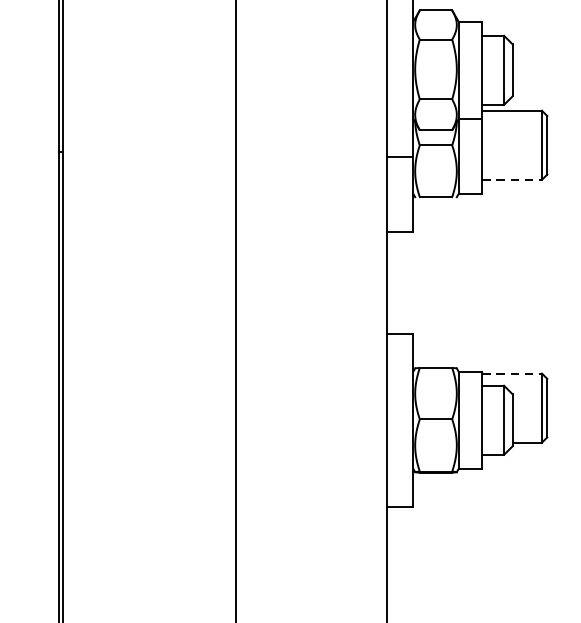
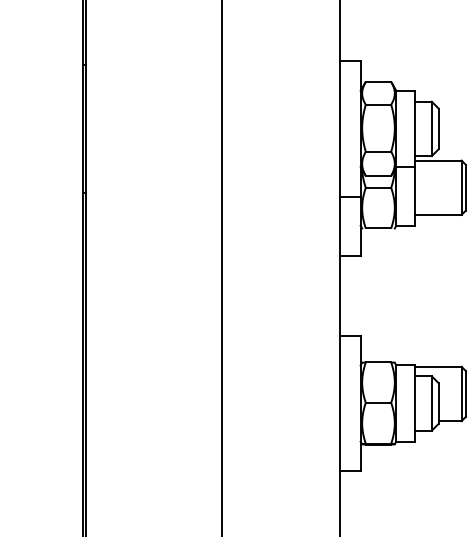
line: (512, 179) -> (438, 214), dashed -> solid
line: (512, 373) -> (438, 366), dashed -> solid

